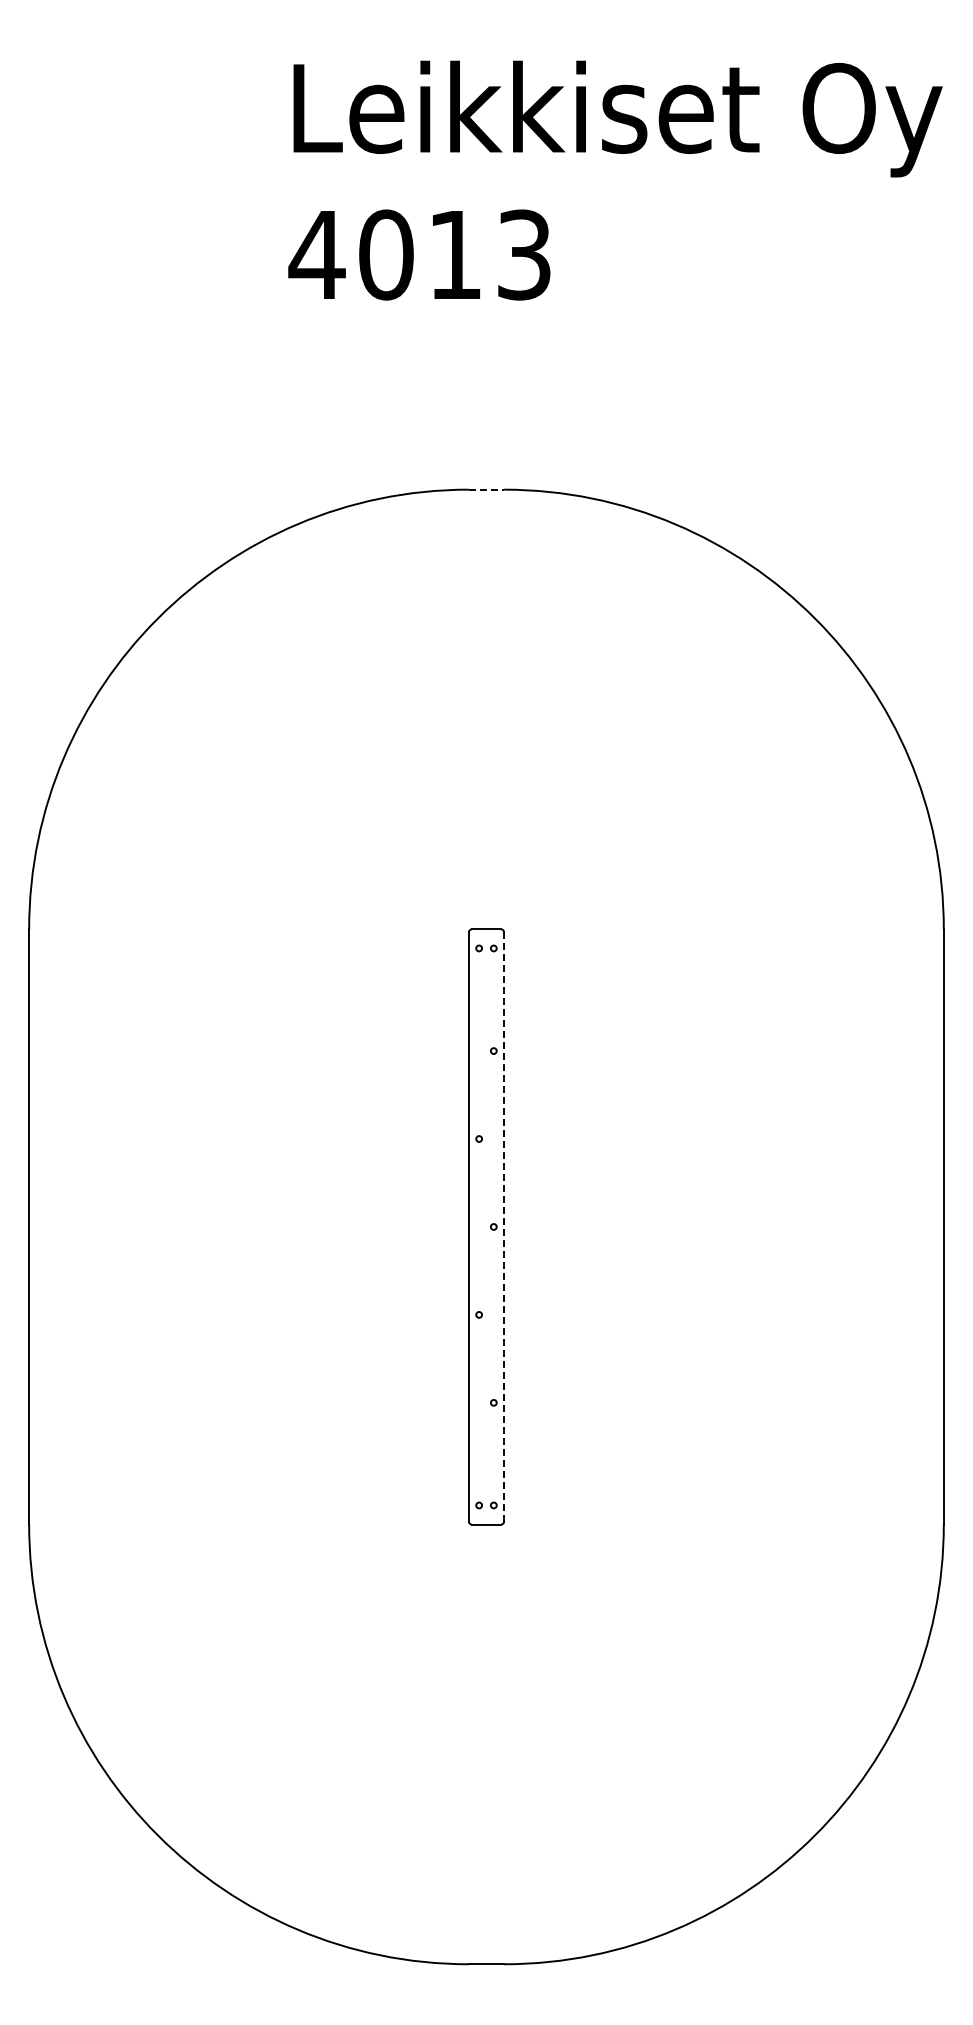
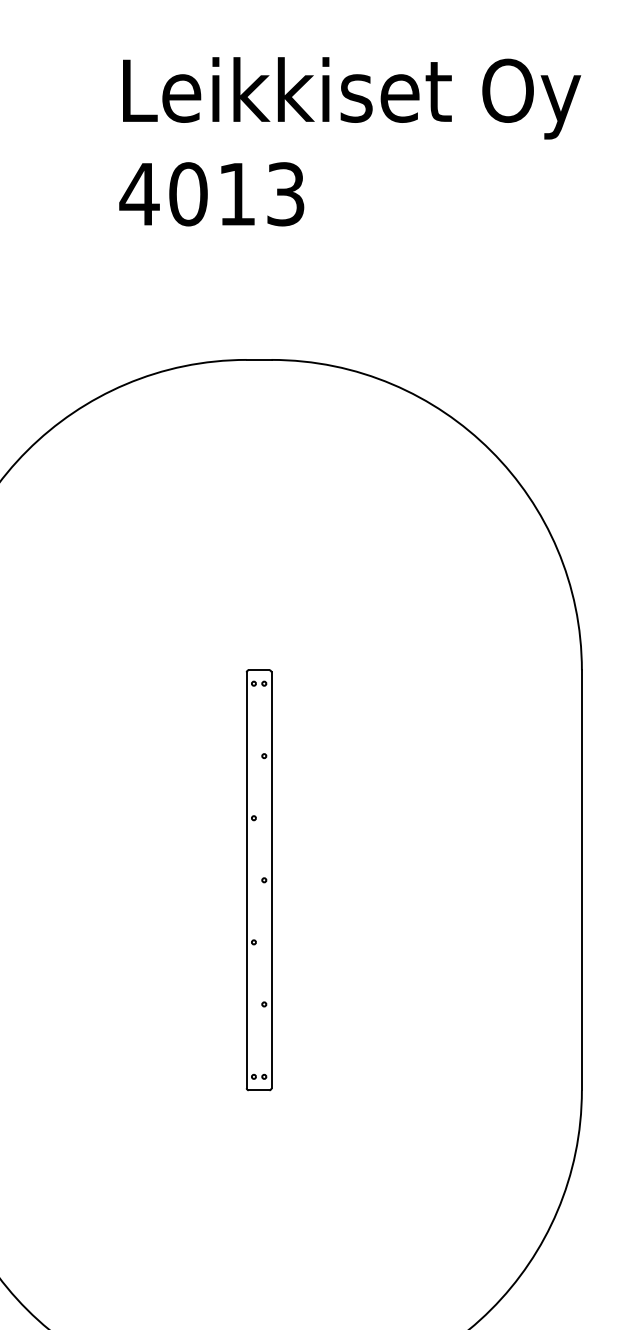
line: (486, 489) -> (259, 359), dashed -> solid
line: (504, 1226) -> (271, 879), dashed -> solid

